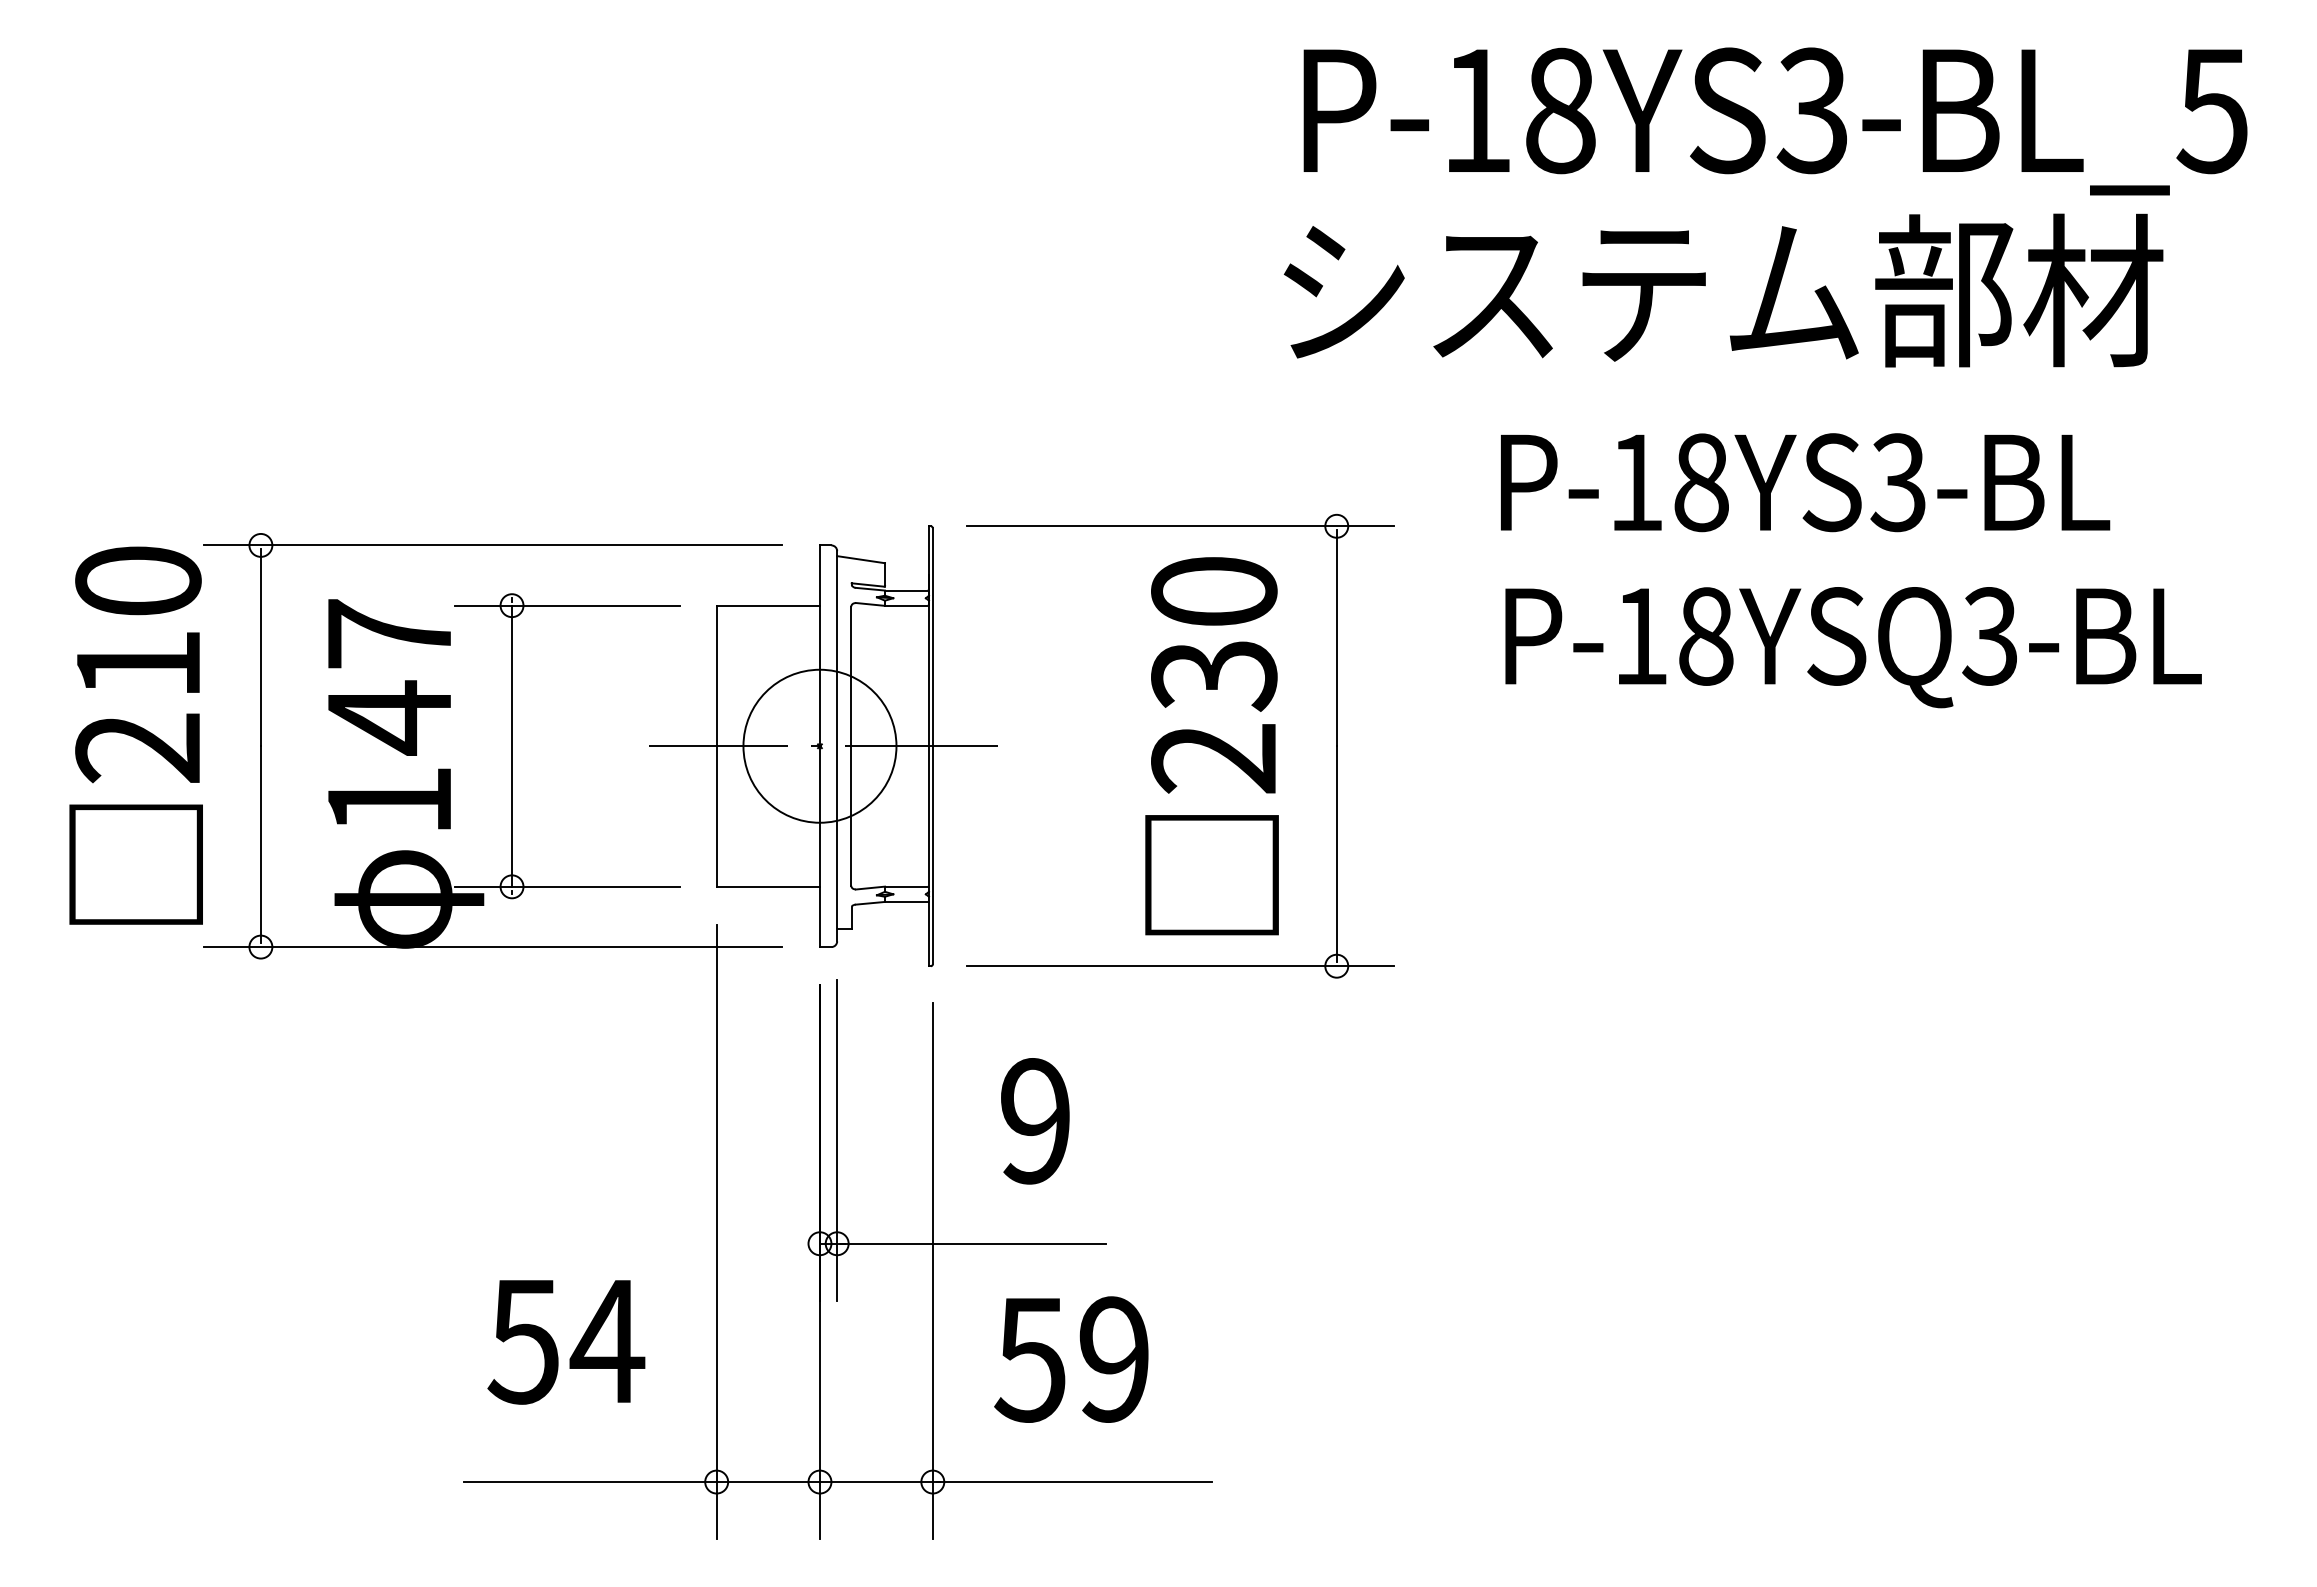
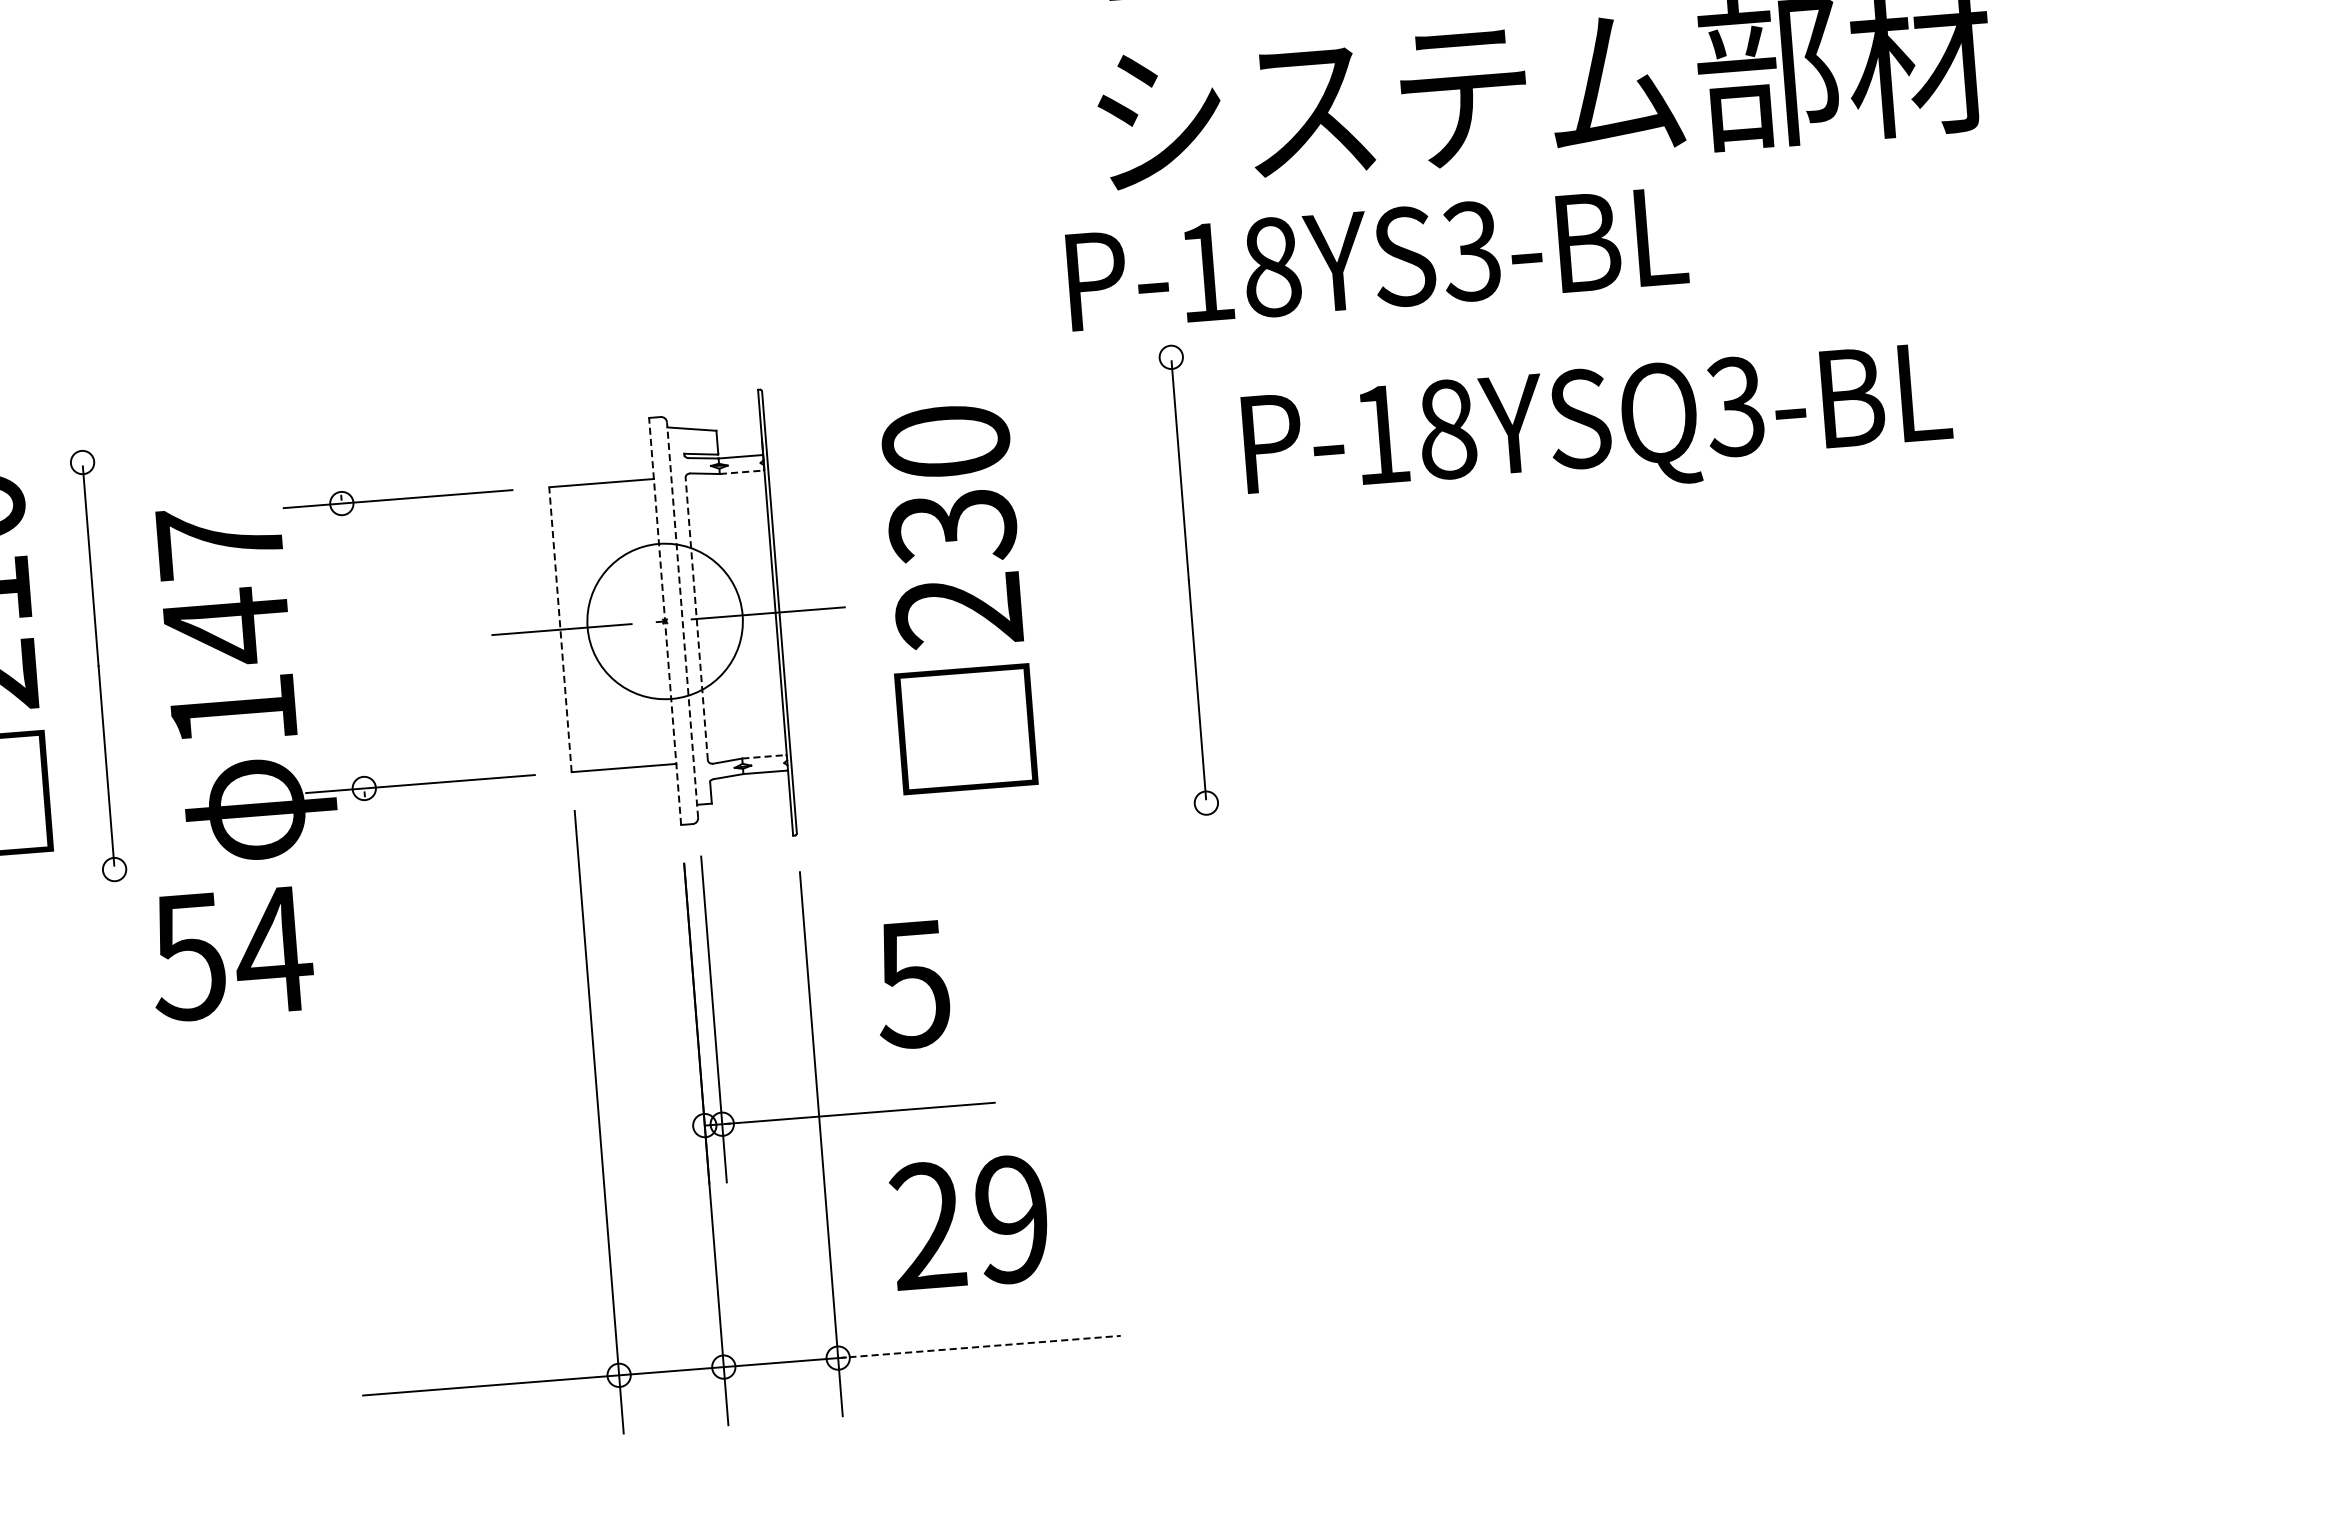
text: (1805, 482) -> (1377, 258), moved
line: (1180, 526) -> (1012, 370), removed
line: (492, 545) -> (317, 444), removed
line: (906, 605) -> (741, 471), solid -> dashed
text: (1853, 647) -> (1597, 429), moved
line: (512, 745) -> (353, 645), removed
line: (837, 745) -> (682, 619), solid -> dashed
line: (851, 745) -> (697, 618), solid -> dashed
line: (716, 746) -> (560, 629), solid -> dashed
line: (819, 746) -> (664, 621), solid -> dashed
text: (1211, 746) -> (955, 598), moved
line: (906, 886) -> (764, 756), solid -> dashed
line: (492, 947) -> (349, 851), removed
line: (1180, 966) -> (1048, 815), removed
text: (1033, 1121) -> (911, 984), 9 -> 5
text: (566, 1342) -> (232, 954), moved
text: (1029, 1359) -> (926, 1226), 59 -> 29
line: (1072, 1482) -> (979, 1347), solid -> dashed

